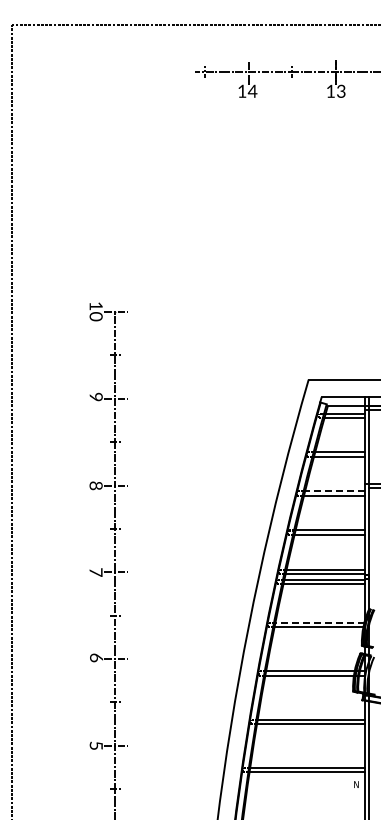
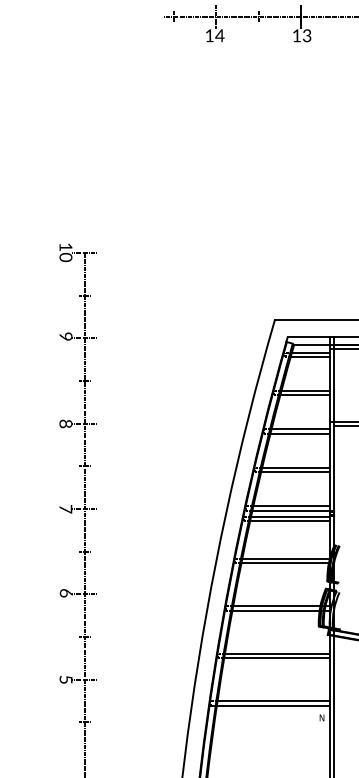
line: (334, 491) -> (300, 429), dashed -> solid
line: (318, 622) -> (284, 558), dashed -> solid

